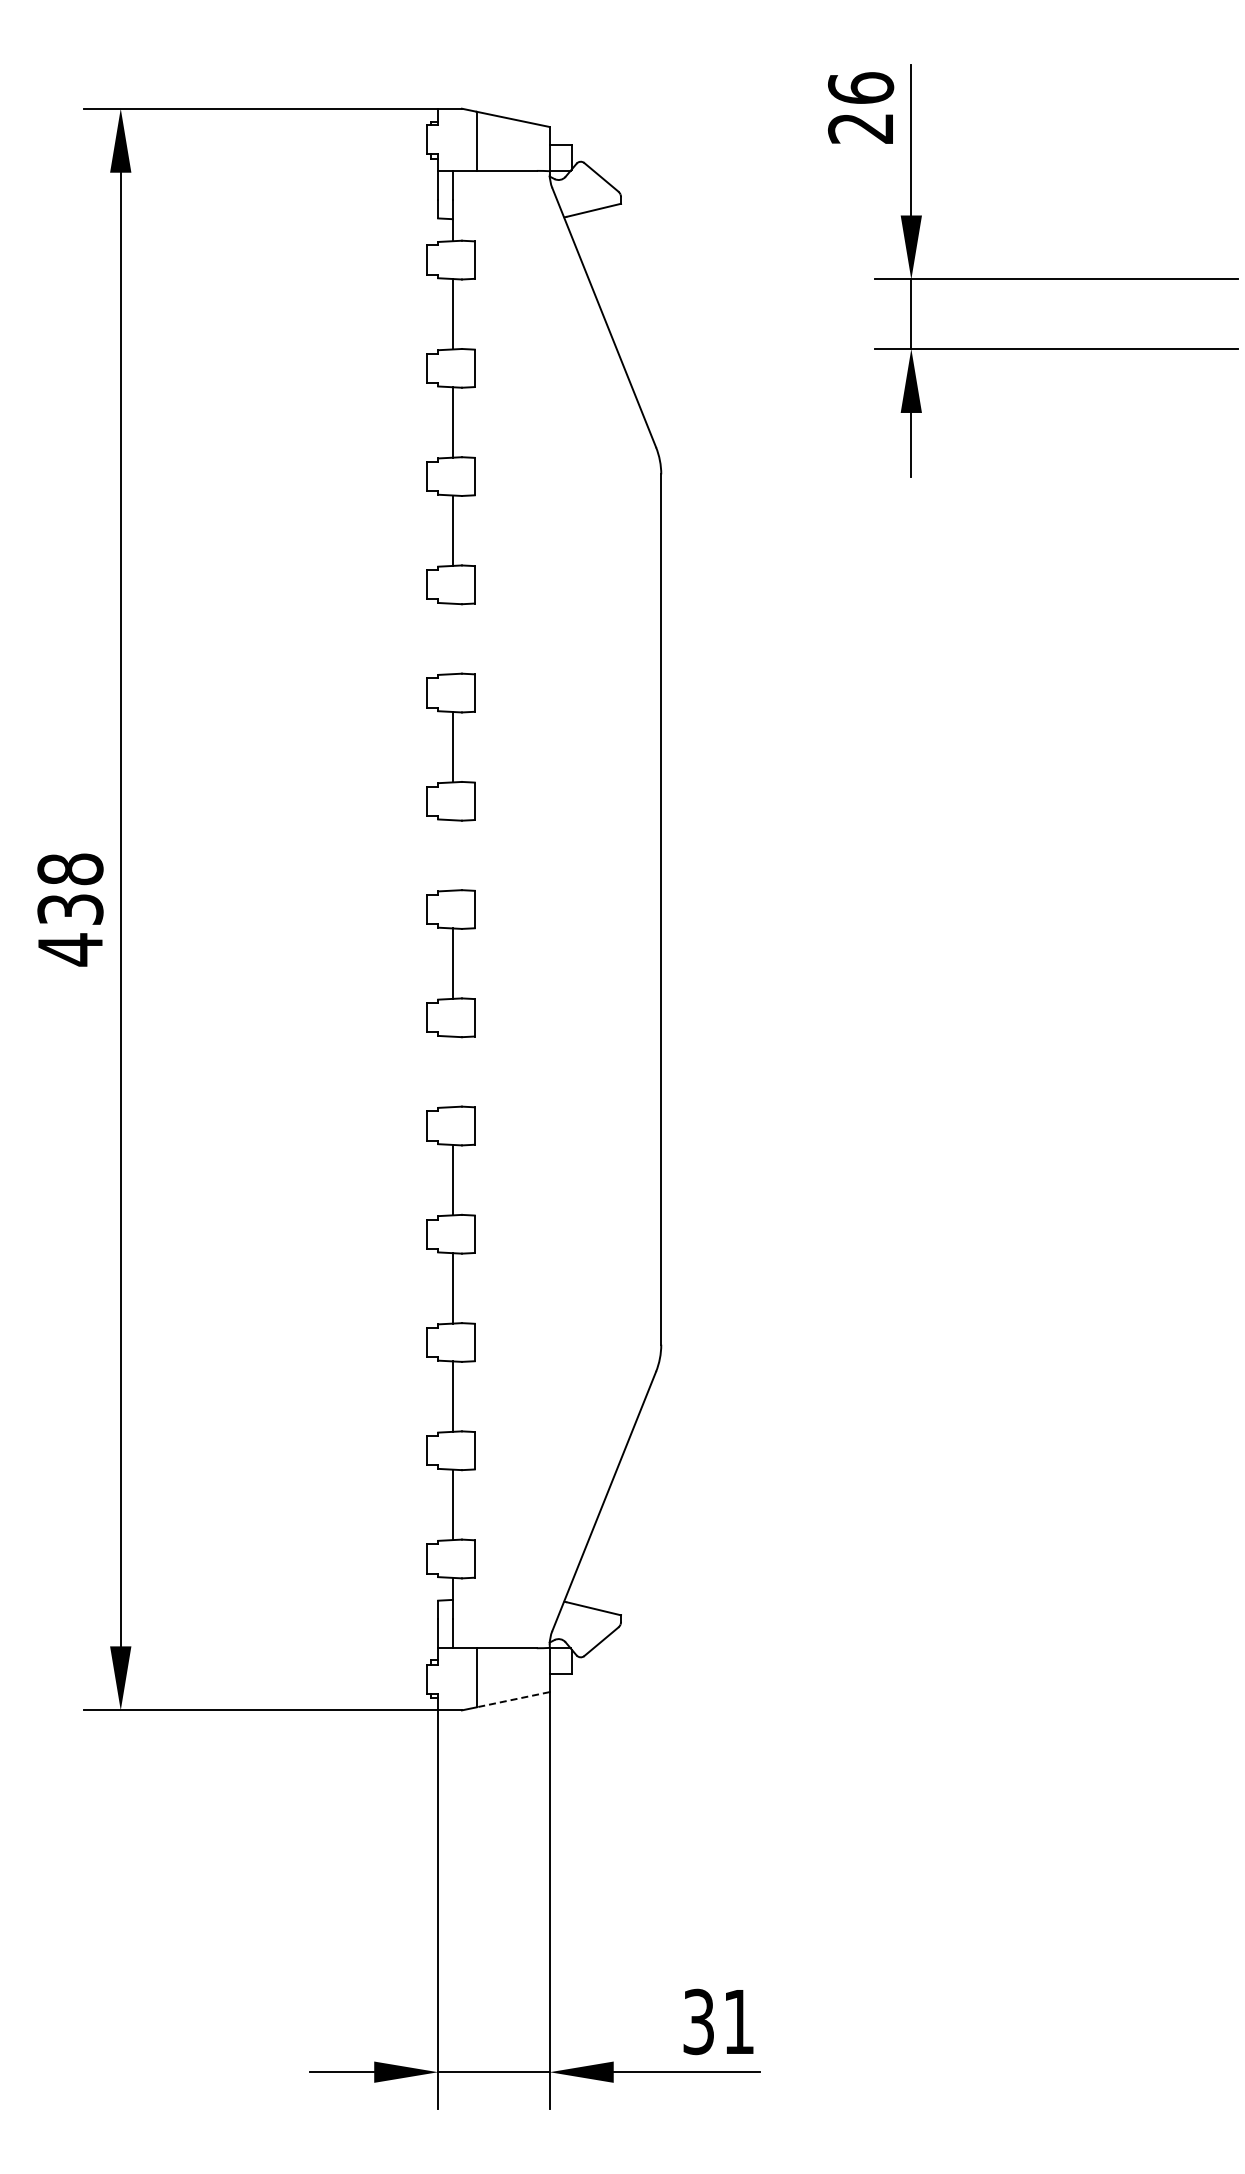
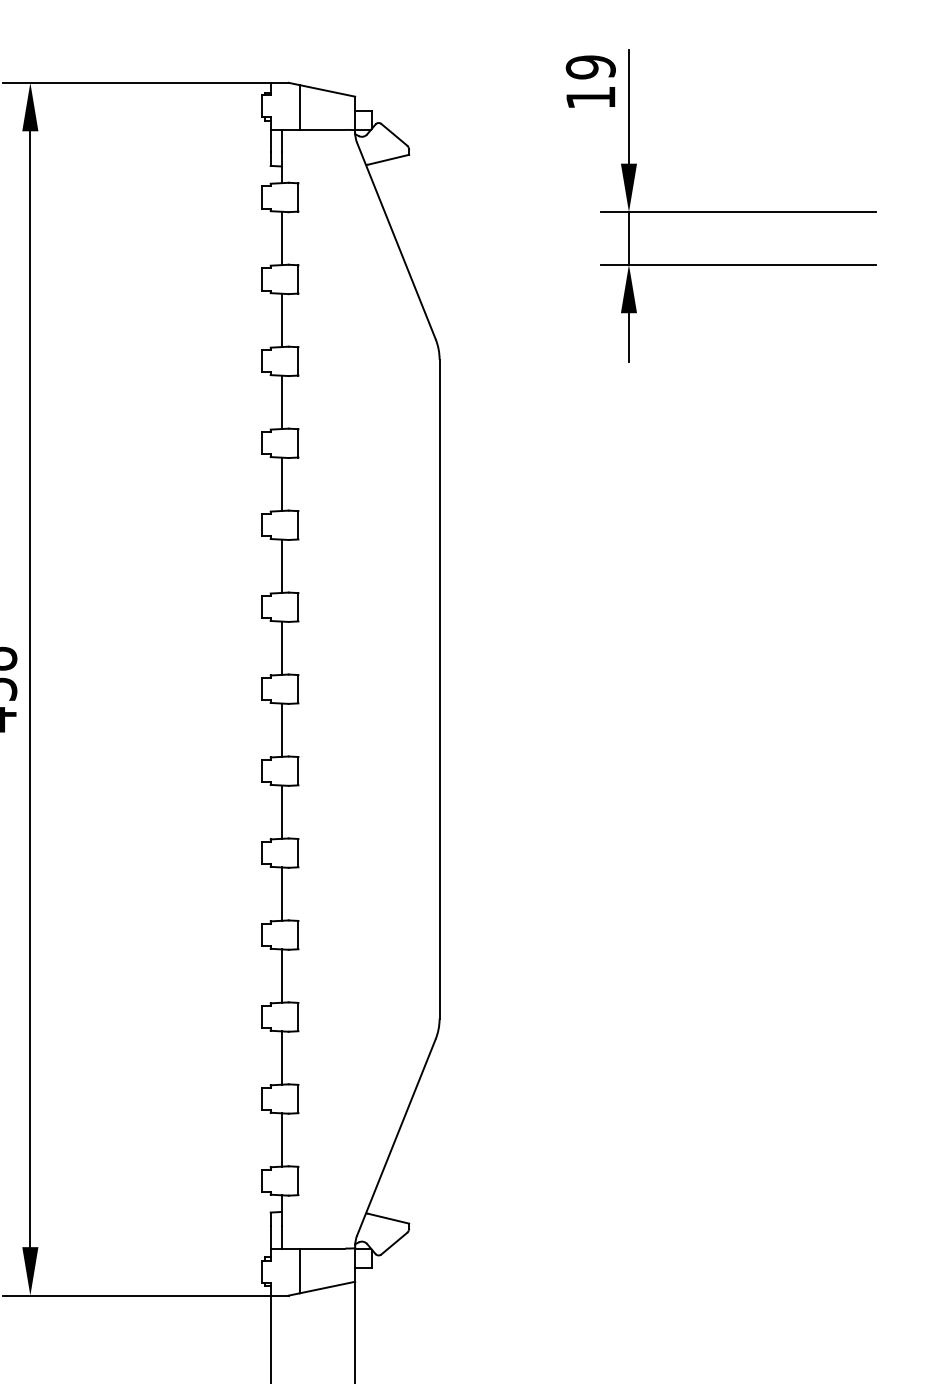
text: (861, 107) -> (591, 81), 26 -> 19
line: (452, 638) -> (281, 483), added
line: (452, 855) -> (281, 648), added
line: (452, 1071) -> (281, 811), added
line: (512, 1699) -> (326, 1287), dashed -> solid

